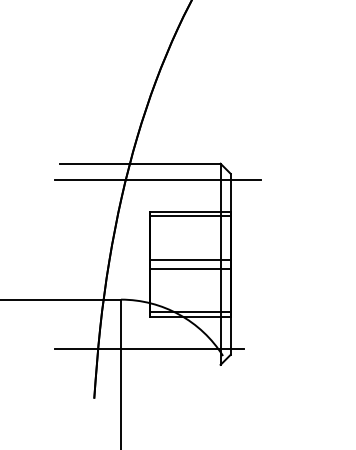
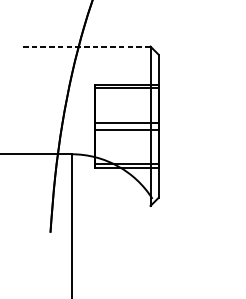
line: (139, 163) -> (86, 46), solid -> dashed
line: (157, 180) -> (100, 59), removed
line: (148, 348) -> (93, 192), removed

